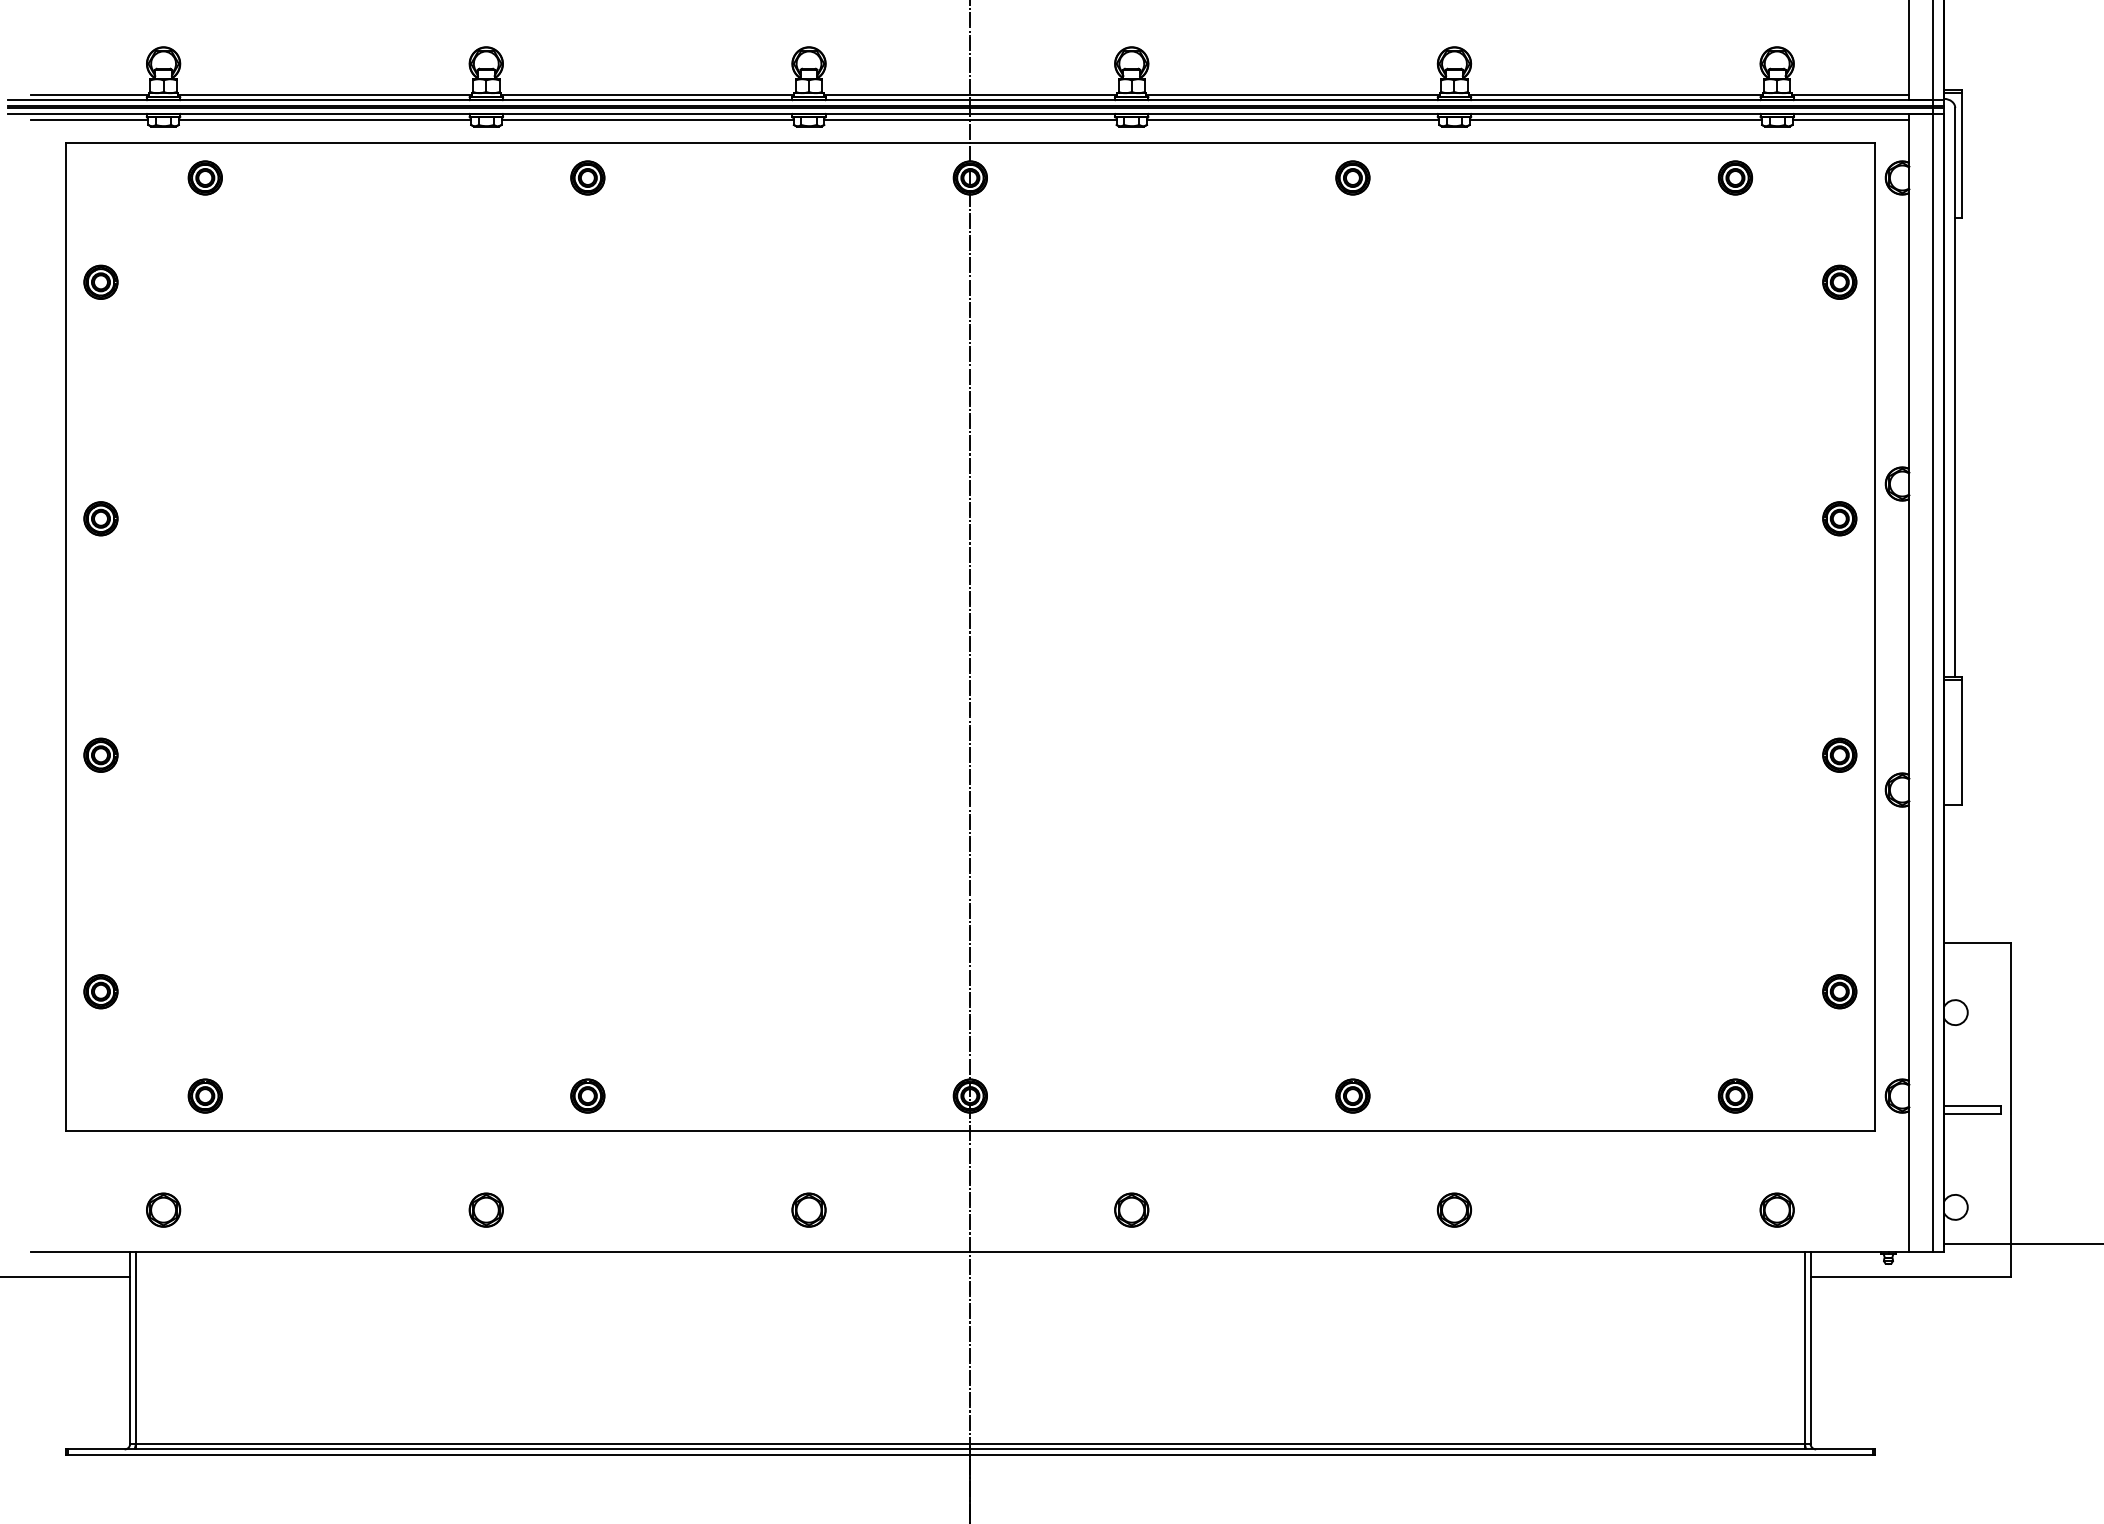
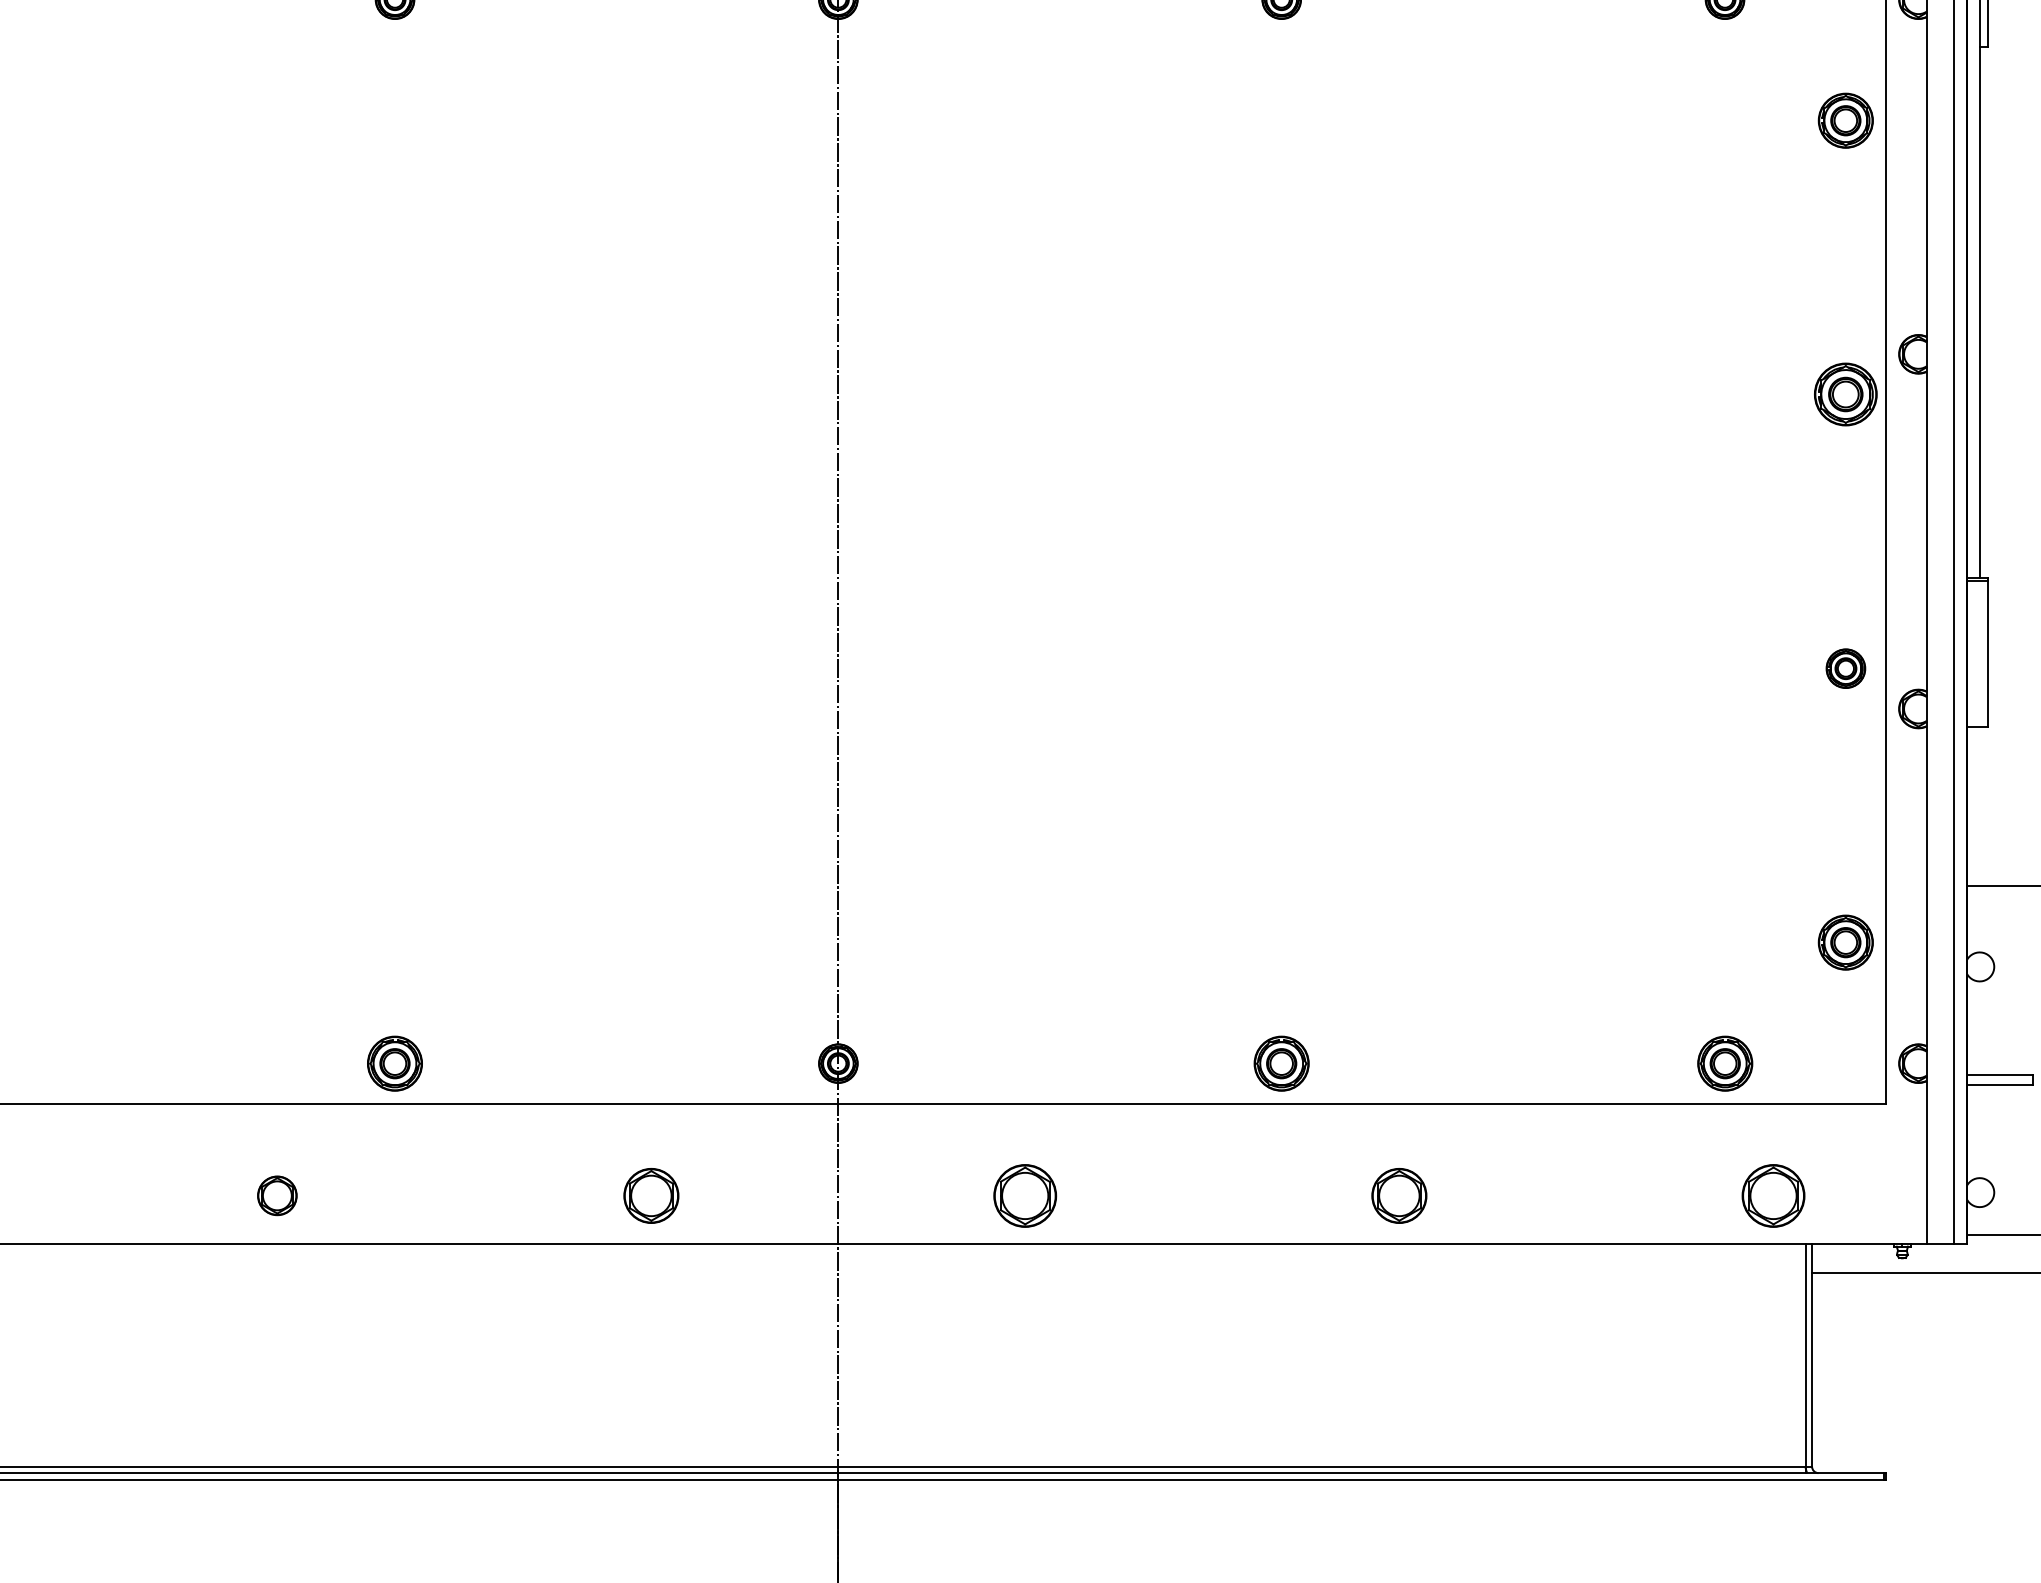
part: (1839, 281) -> (1845, 119), size x1.4
part: (1839, 518) -> (1845, 394), size x1.6
part: (1839, 991) -> (1845, 942), size x1.4
part: (587, 1095) -> (394, 1062), size x1.4
part: (1352, 1095) -> (1281, 1062), size x1.4
part: (1734, 1095) -> (1723, 1062), size x1.4
part: (808, 1209) -> (650, 1195), size x1.4
part: (1131, 1209) -> (1025, 1195), size x1.6
part: (1454, 1209) -> (1399, 1195), size x1.4
part: (1776, 1209) -> (1772, 1195), size x1.6

